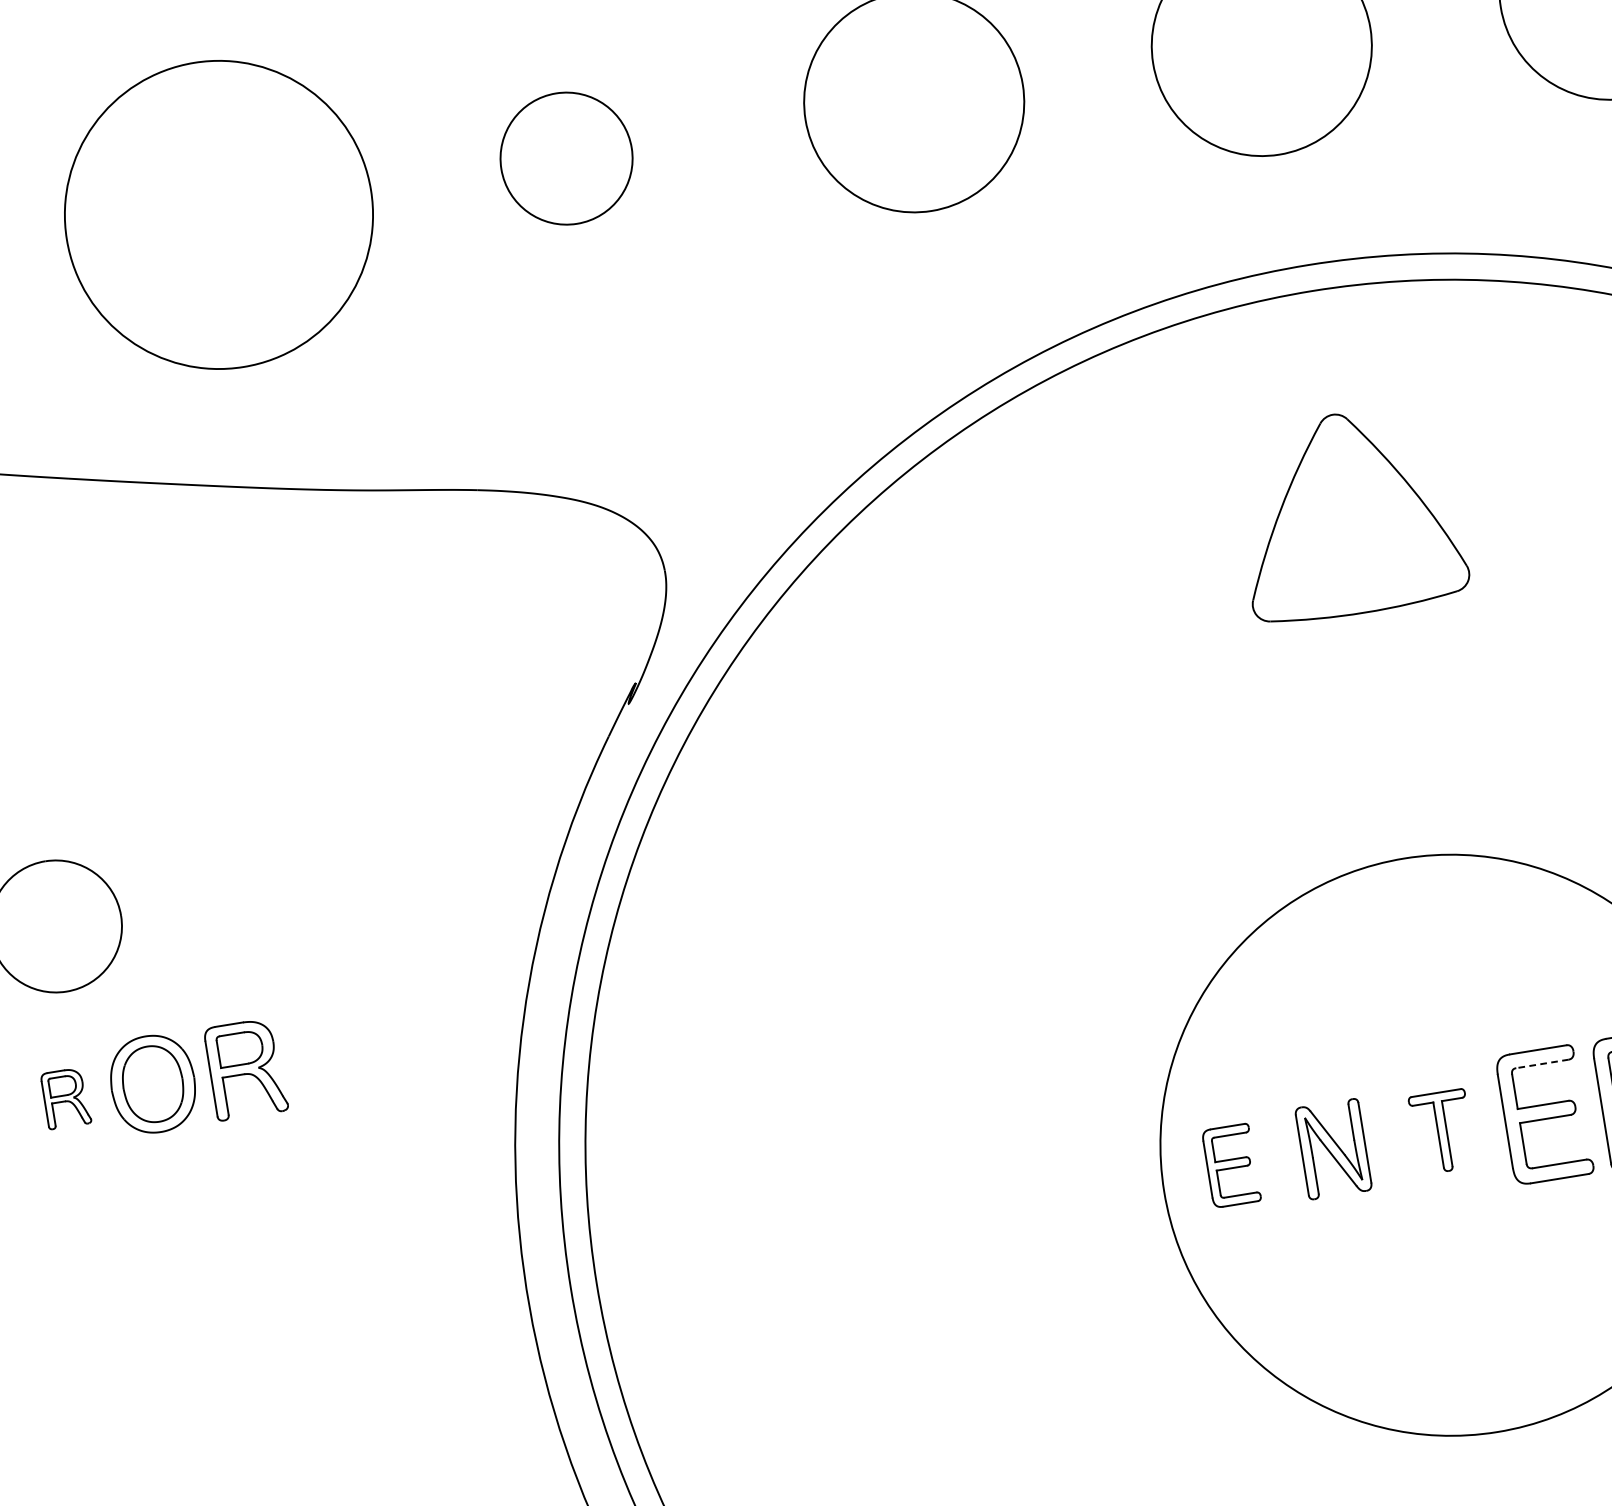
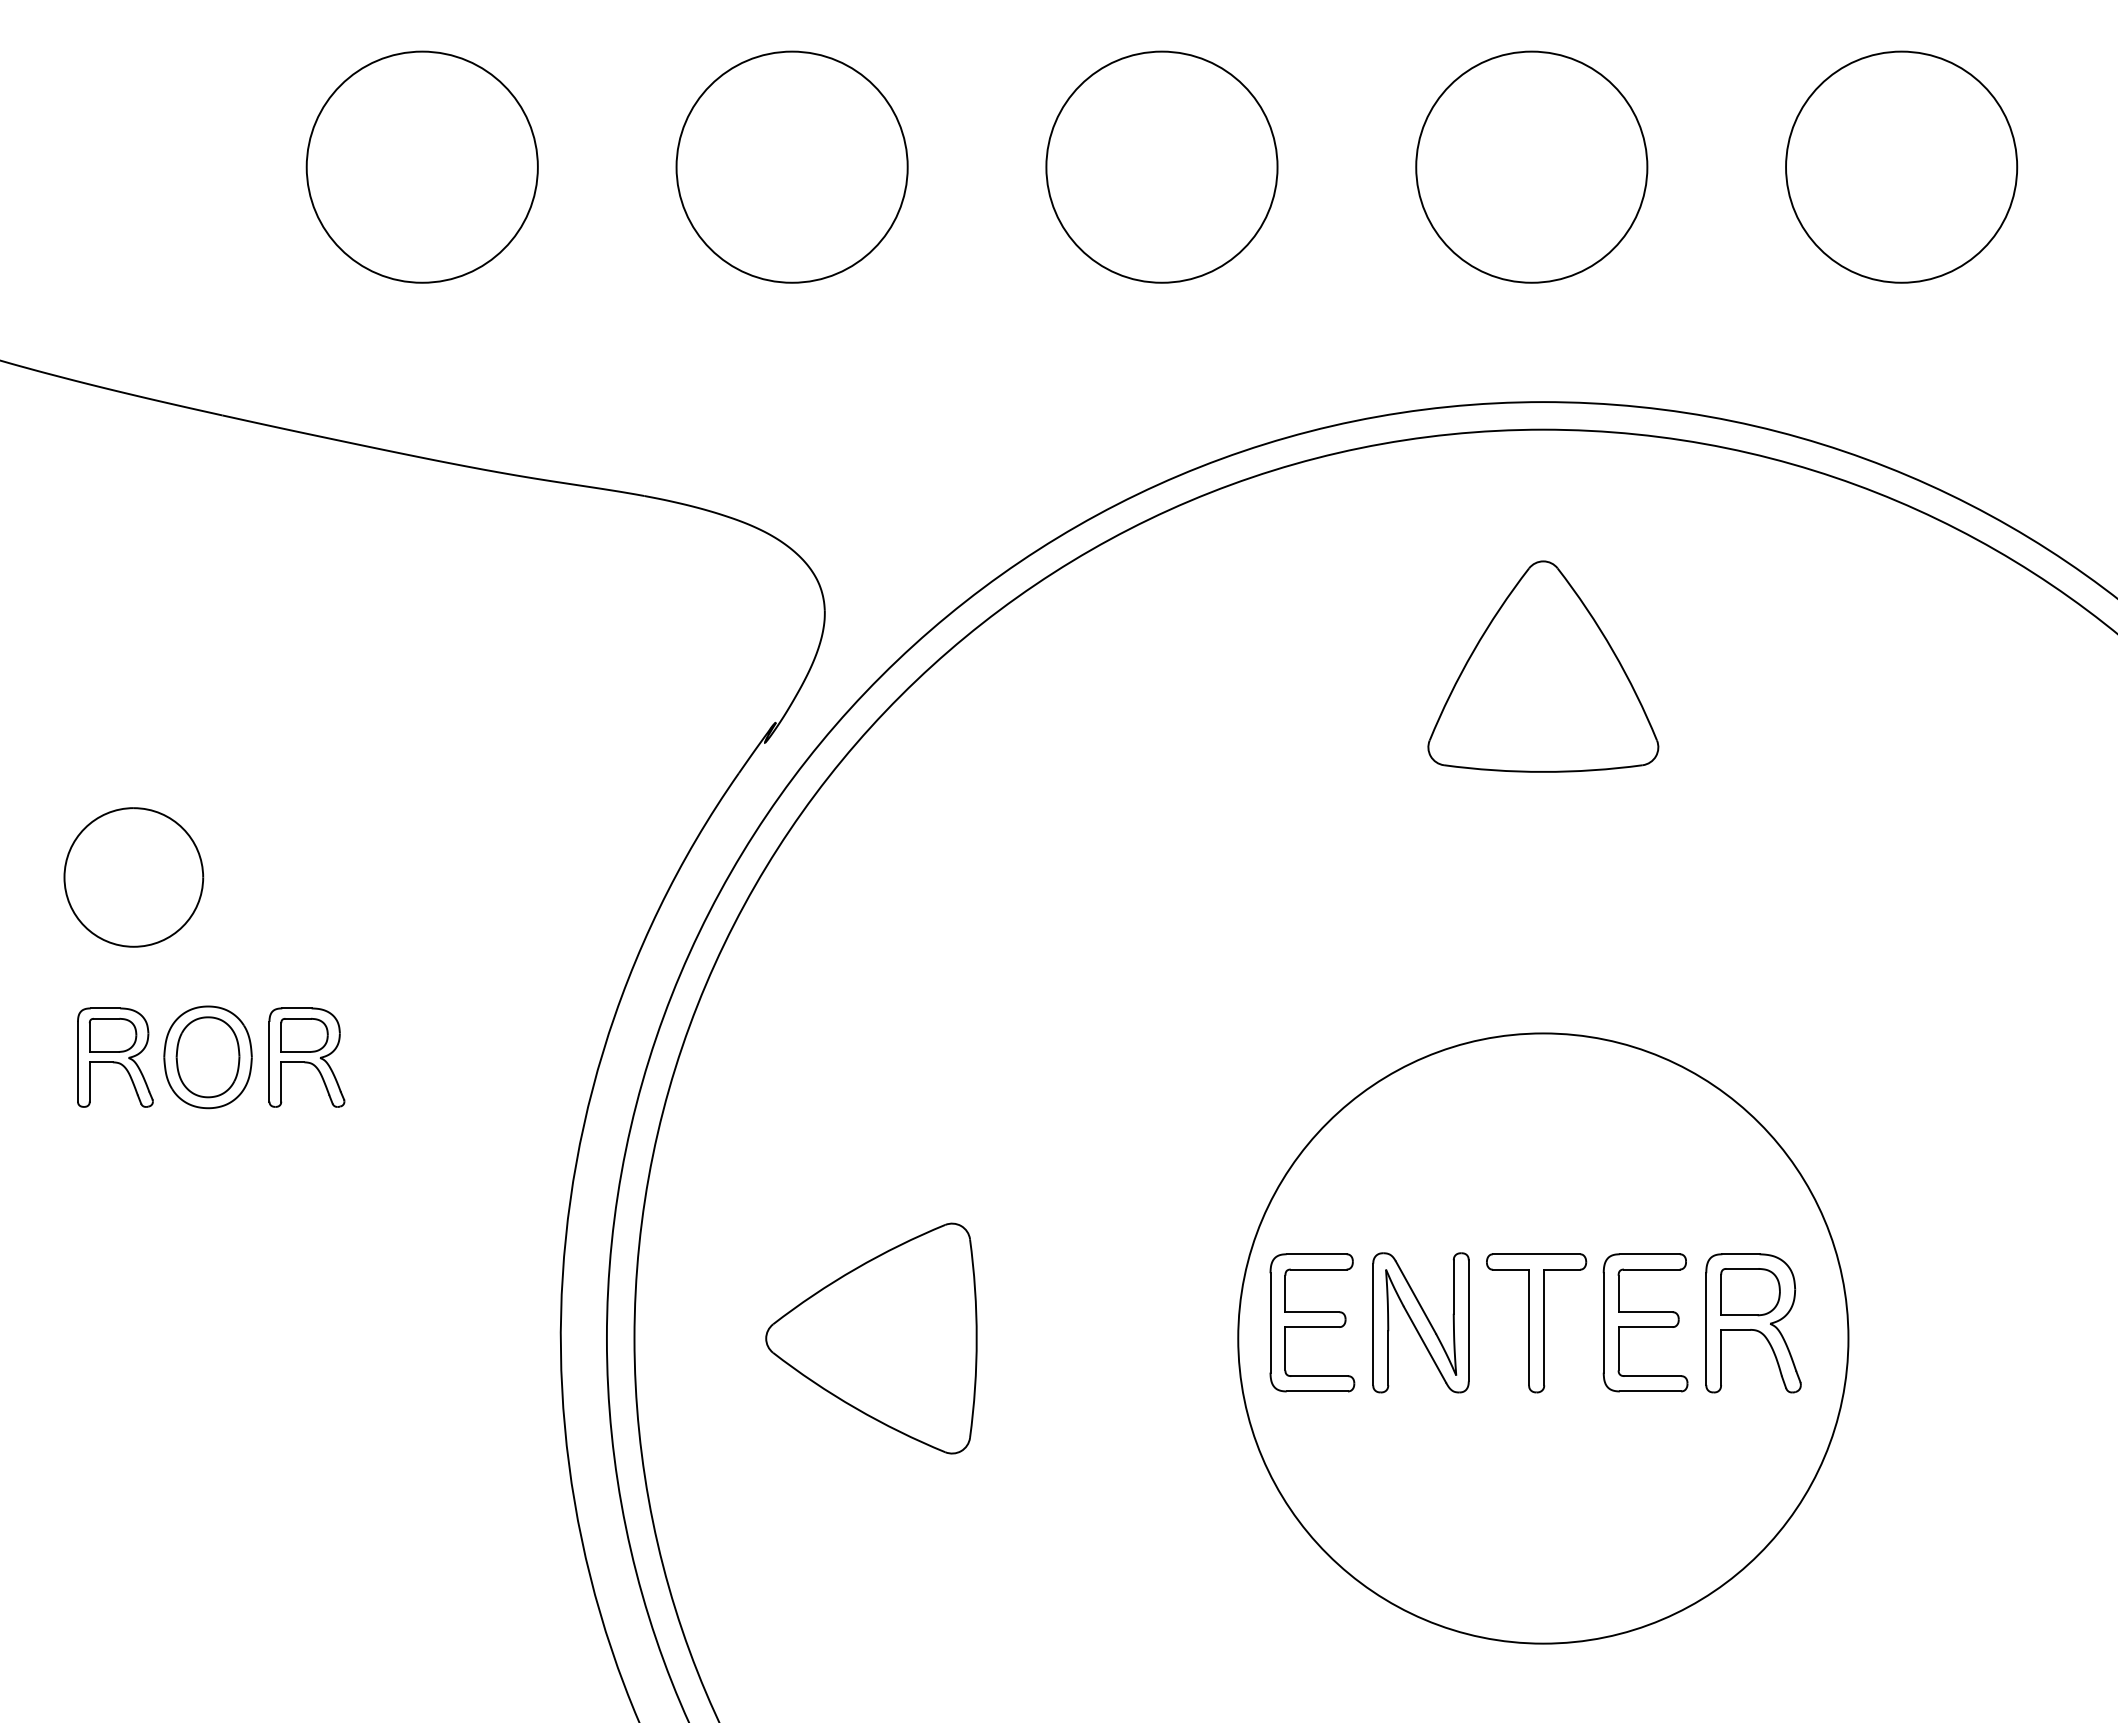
circle: (565, 158) -> (791, 166), size x1.67
circle: (218, 214) -> (421, 166), size x0.71
line: (1542, 1063) -> (1651, 1269), dashed -> solid
part: (66, 1098) -> (115, 1057), size x1.67
part: (1442, 1132) -> (1536, 1323), size x1.67
part: (1333, 1148) -> (1420, 1322), size x1.43
part: (1231, 1165) -> (1312, 1322), size x1.67
part: (819, 1247) -> (871, 1338), added

